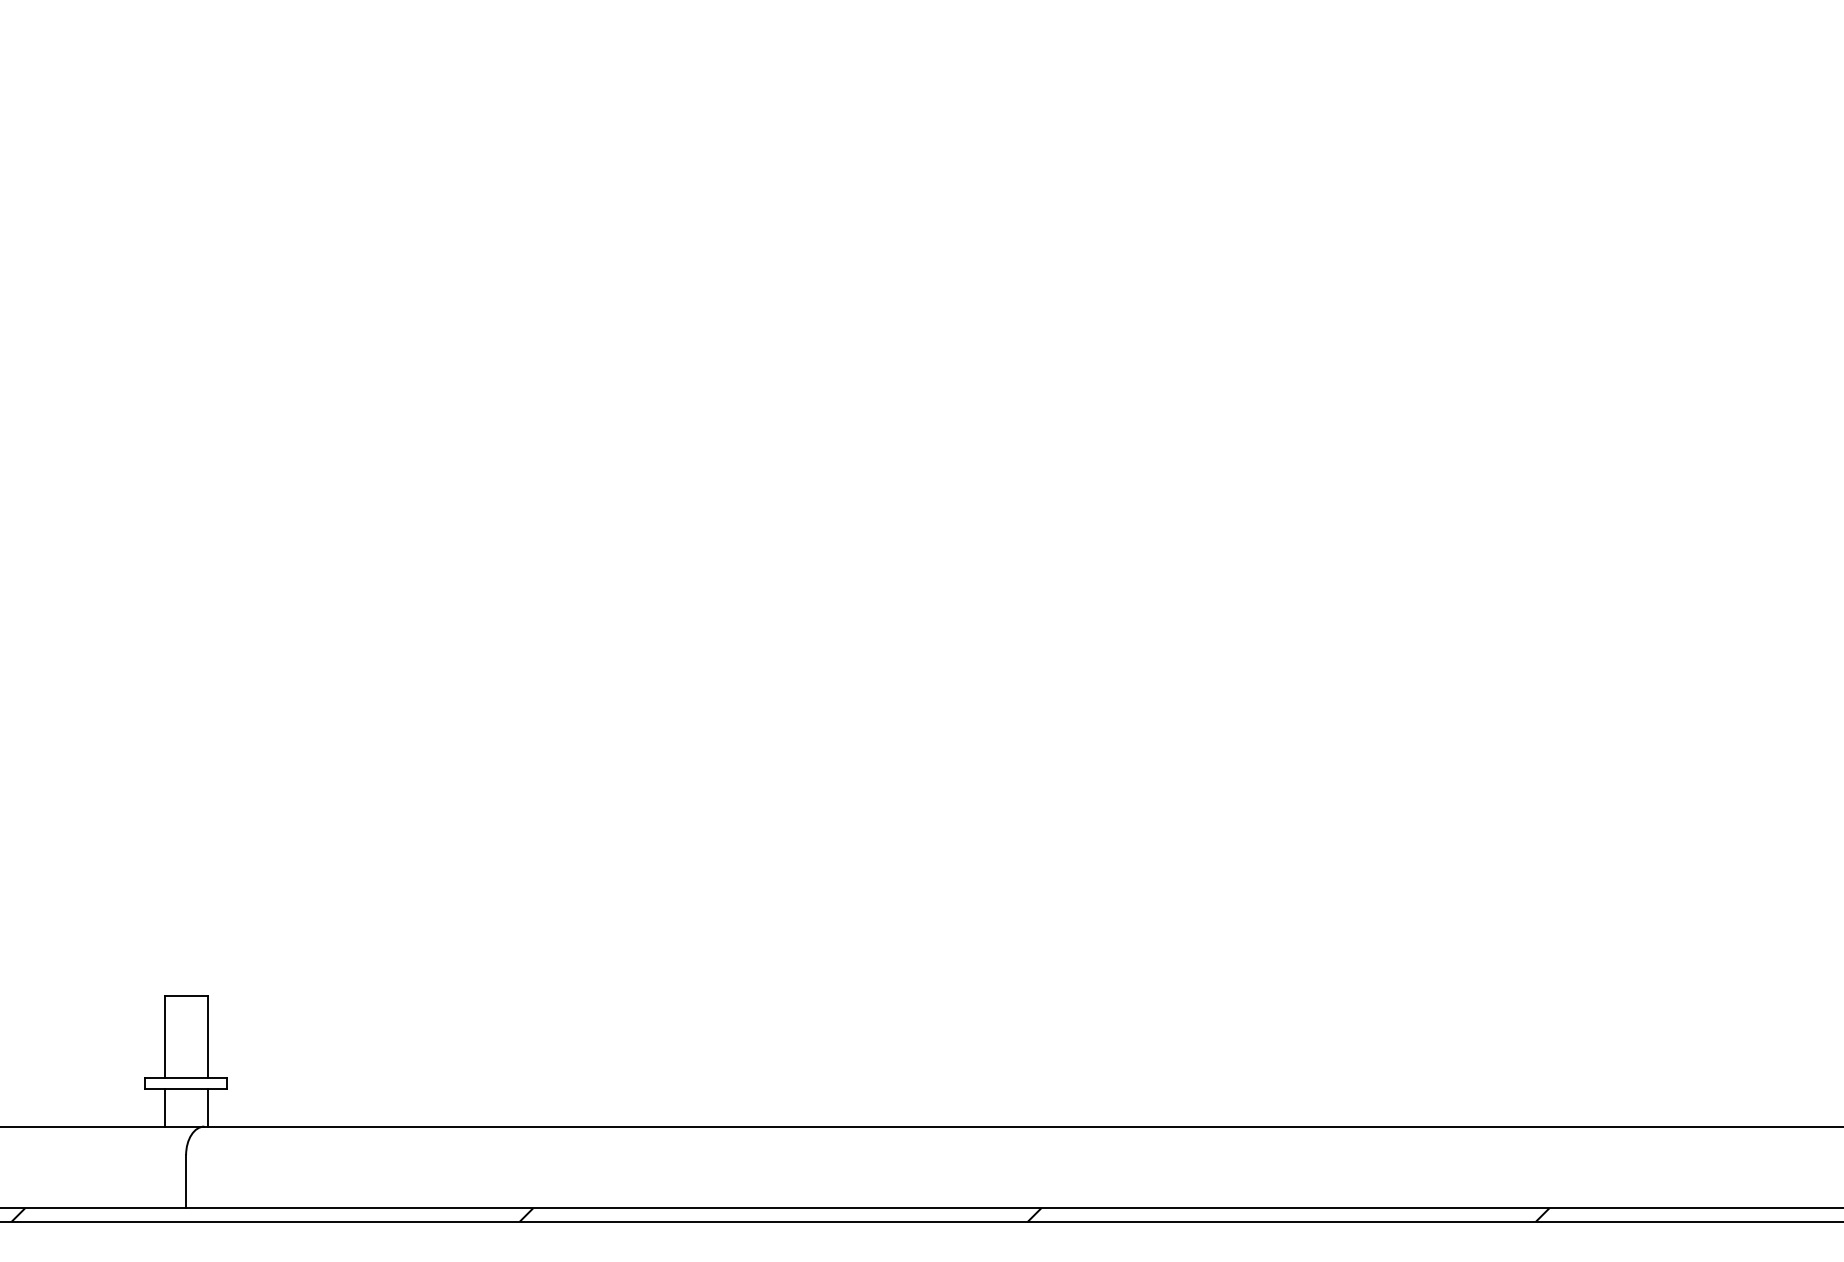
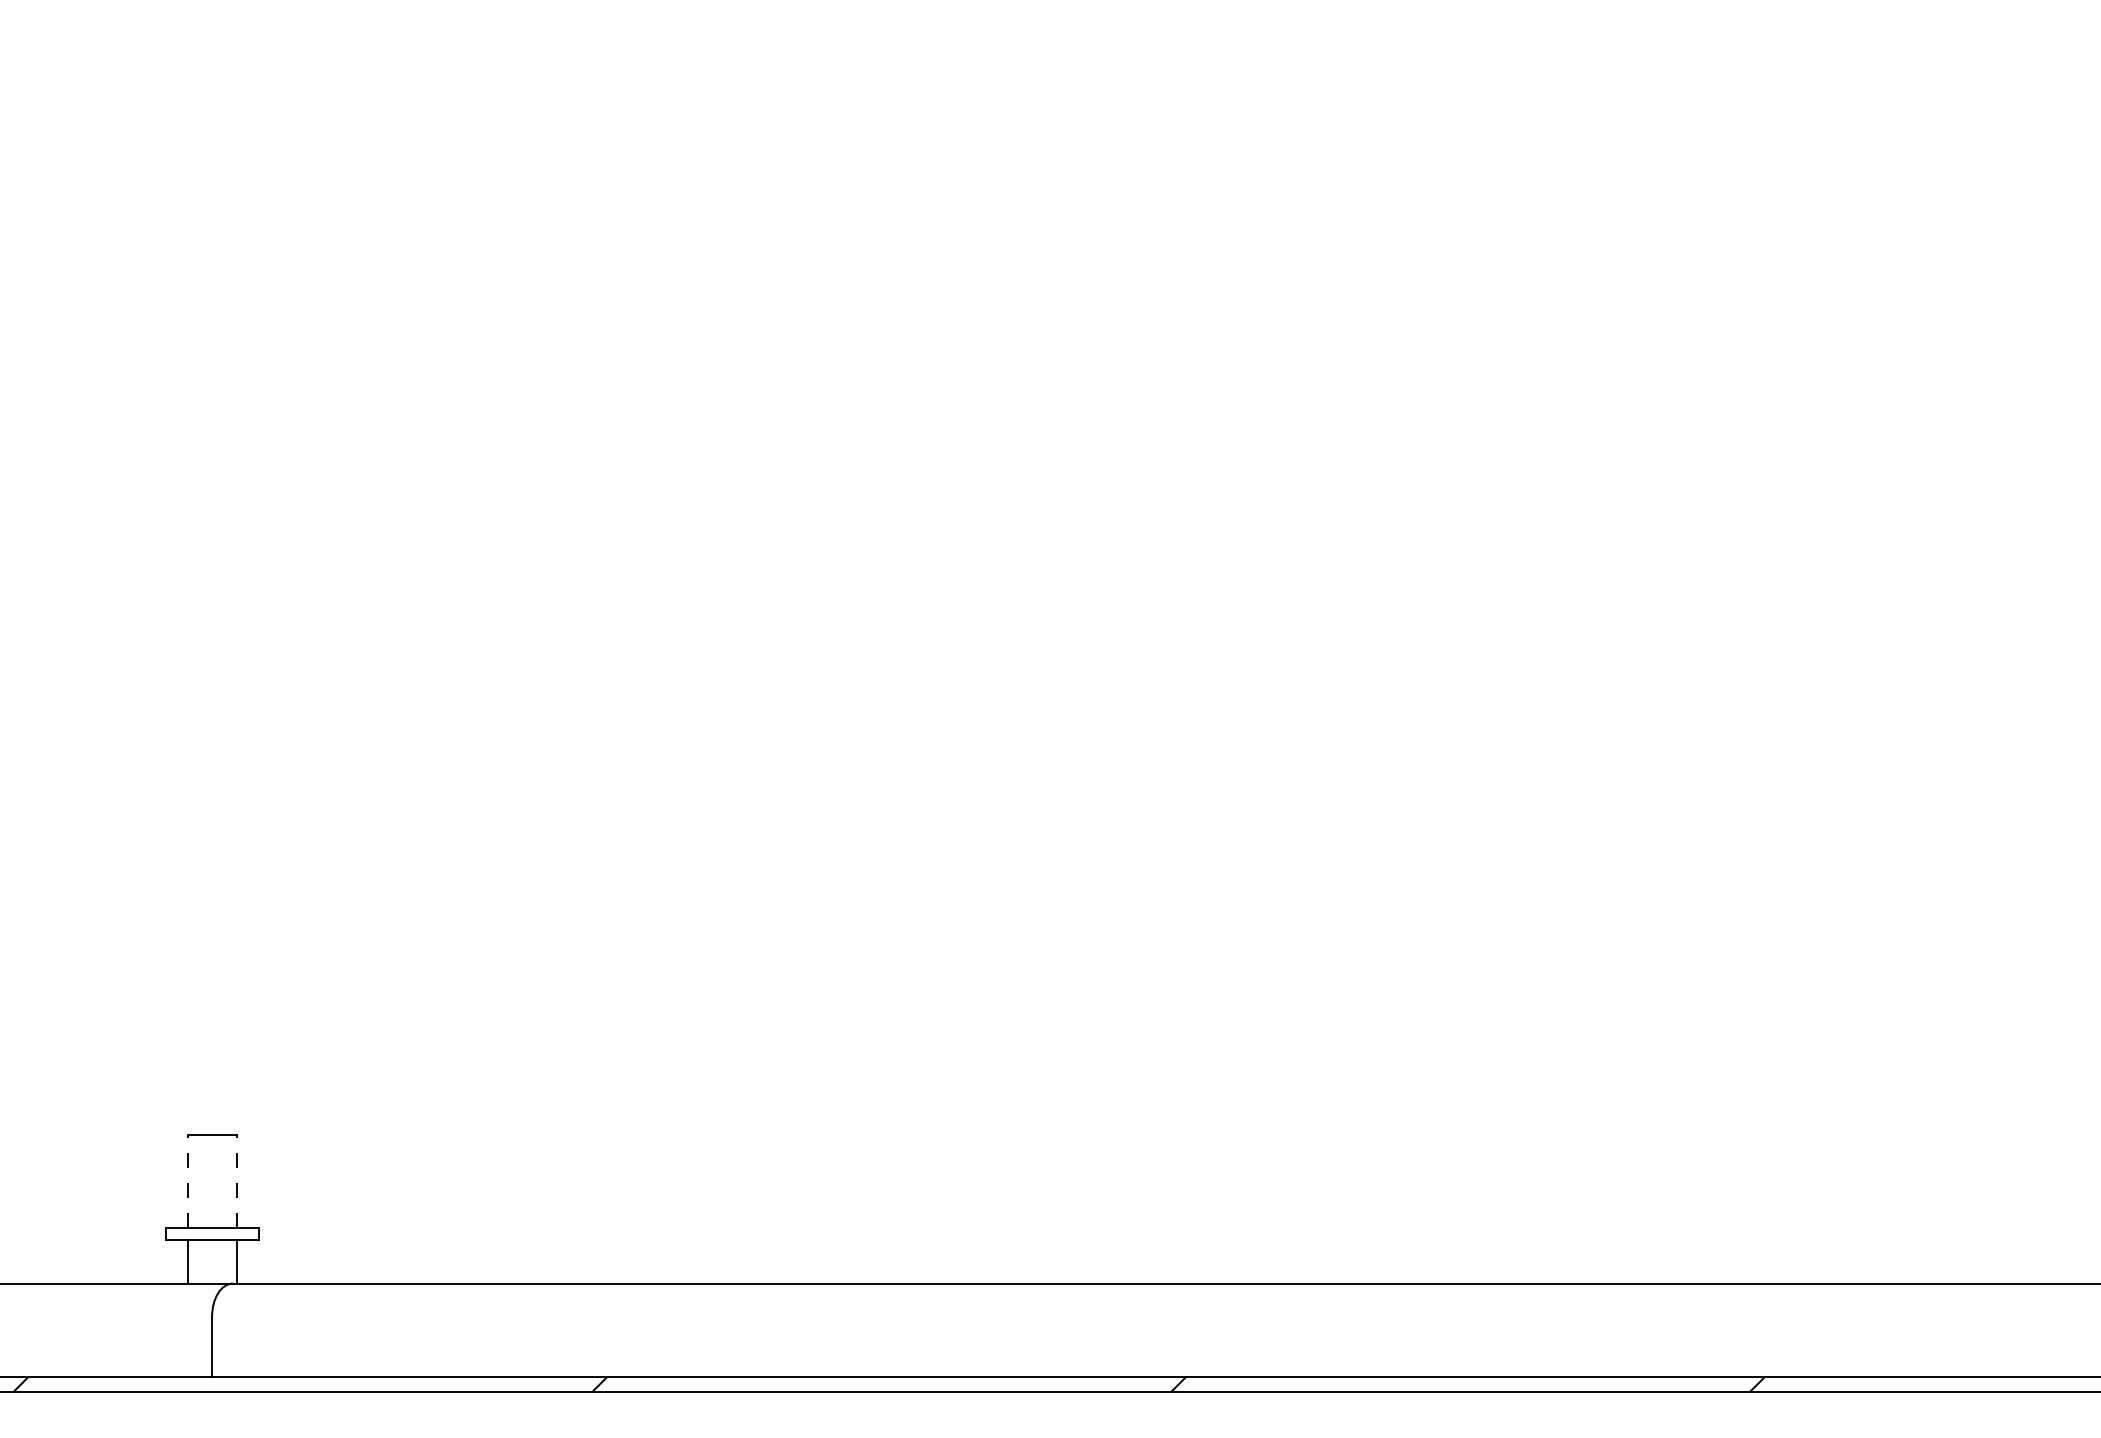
line: (164, 1036) -> (187, 1180), solid -> dashed
line: (207, 1036) -> (236, 1180), solid -> dashed

